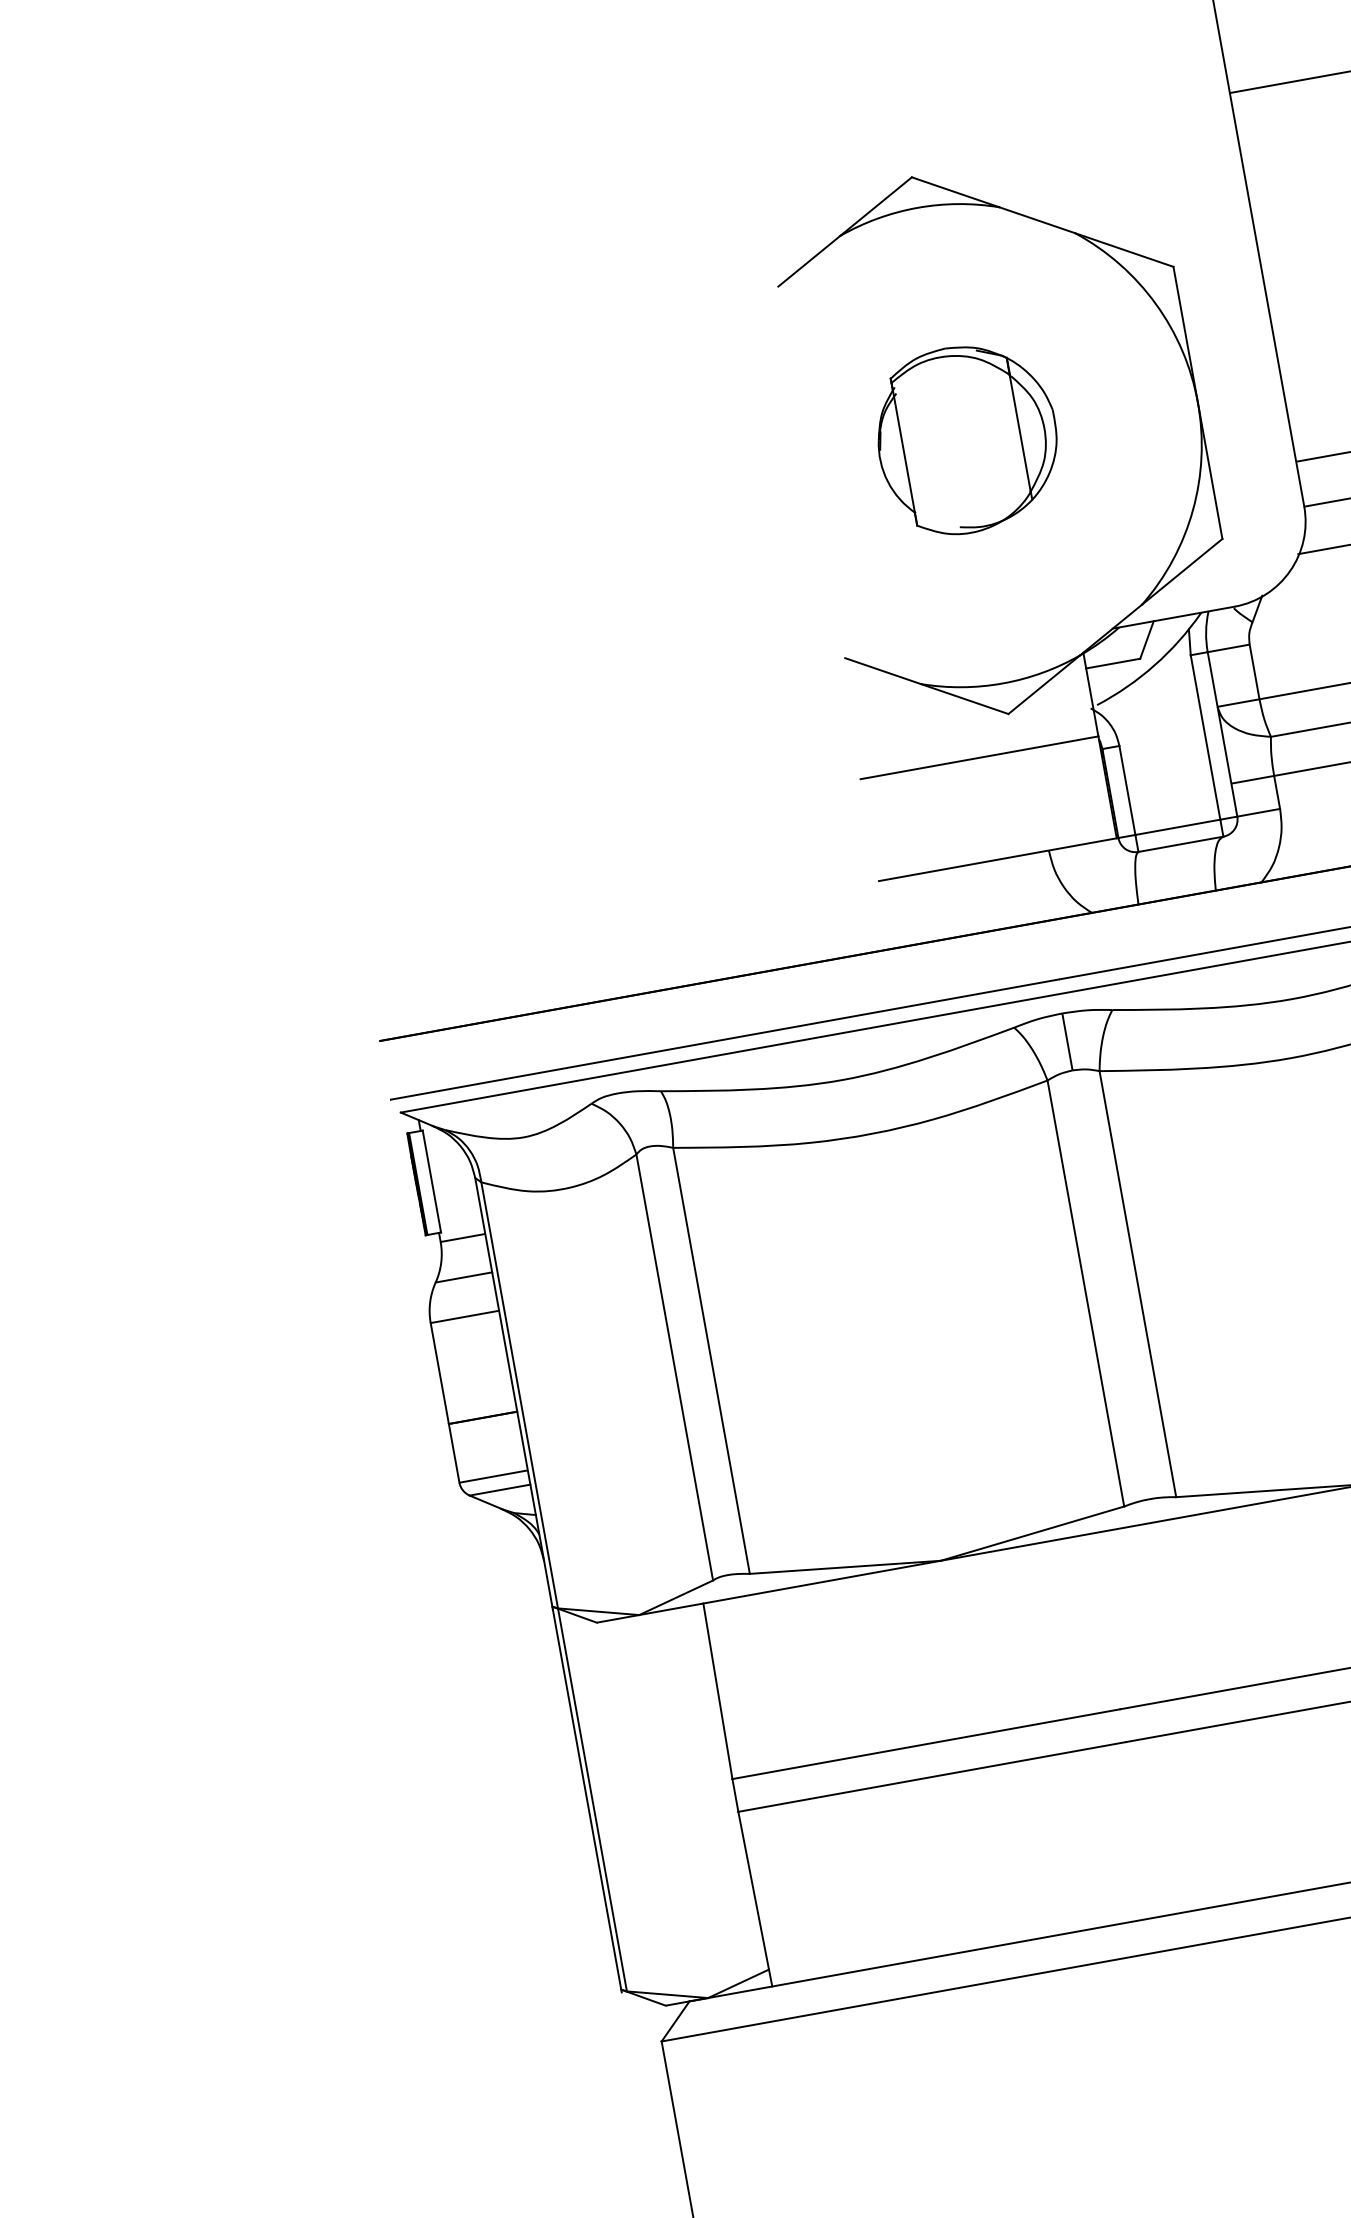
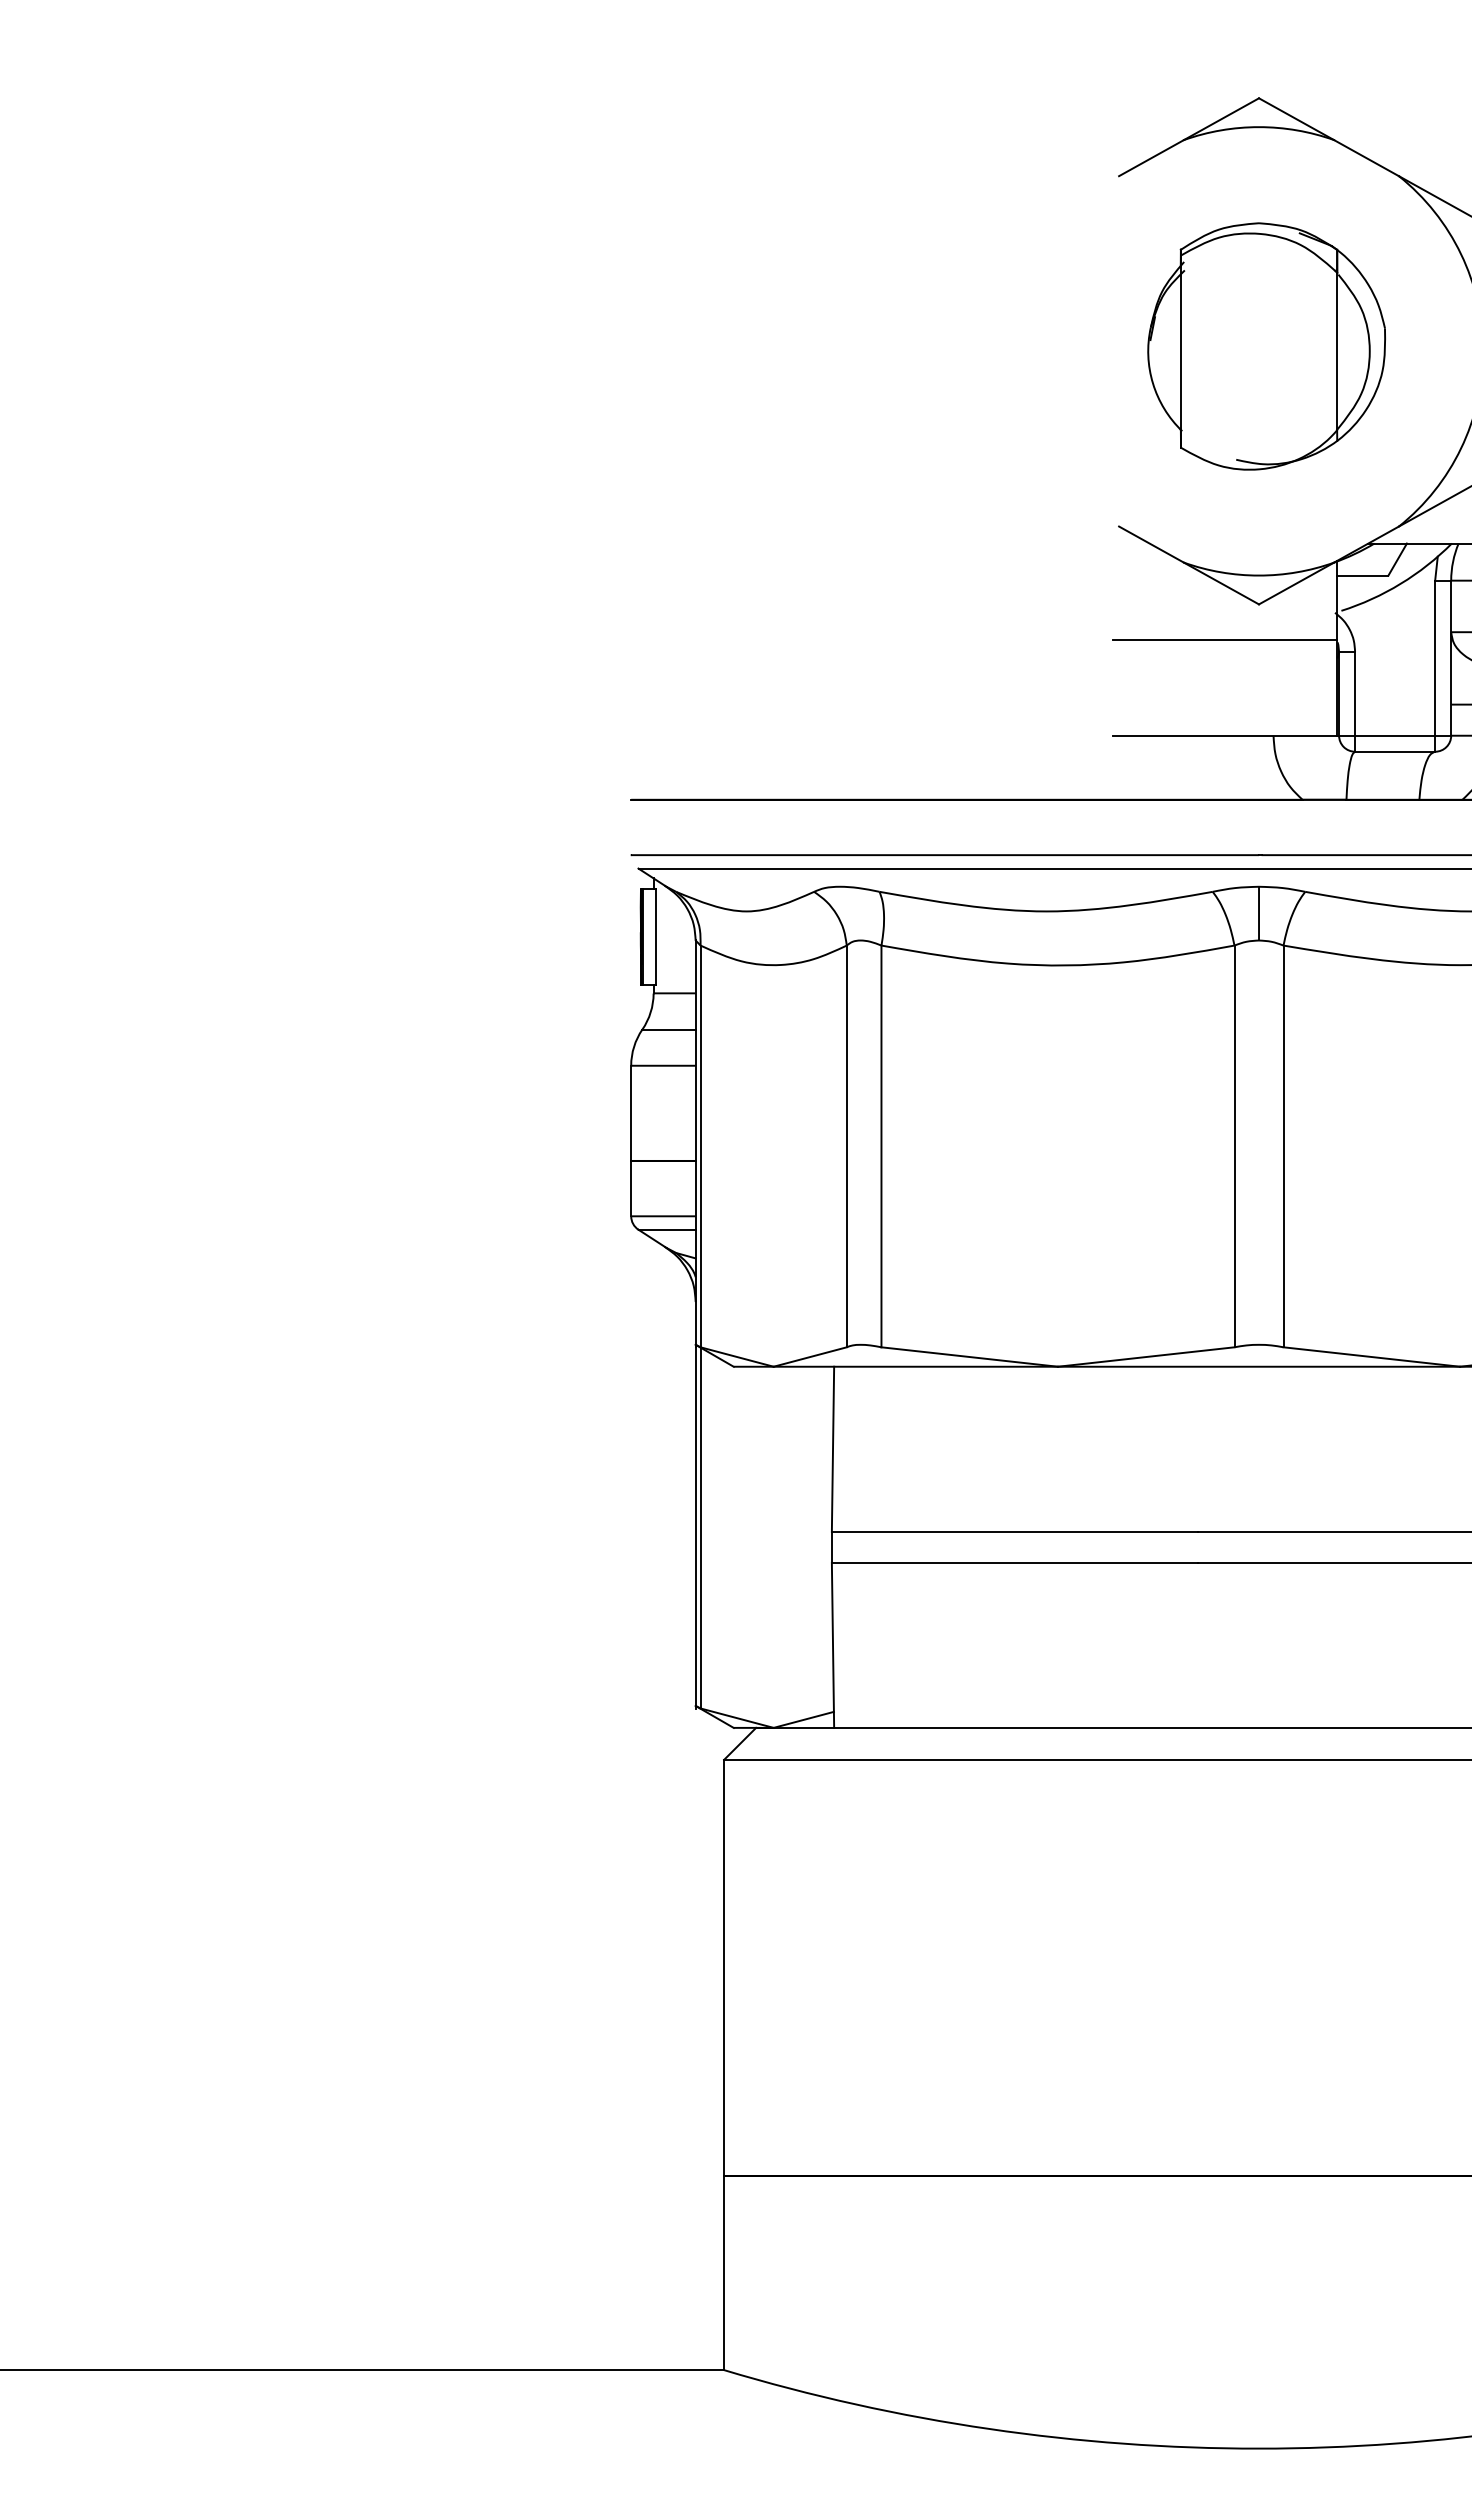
part: (967, 439) -> (1266, 346), size x1.43

